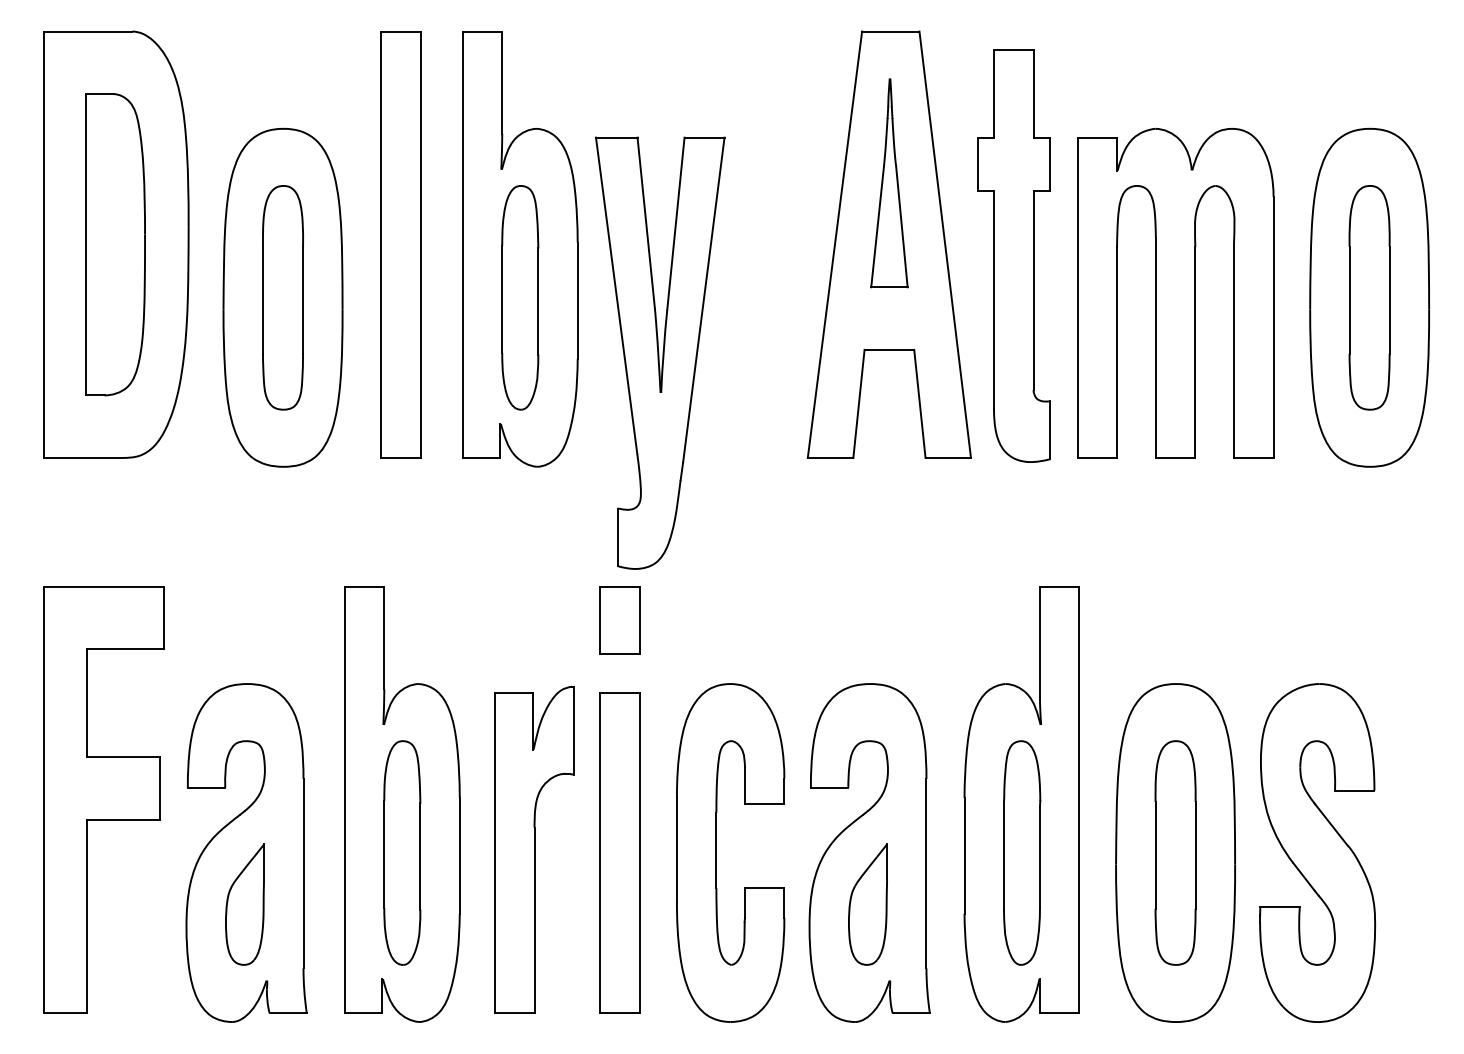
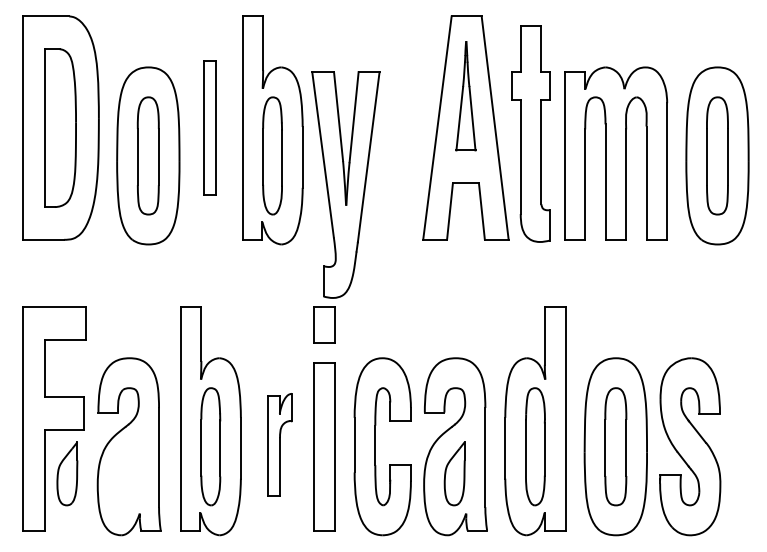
part: (399, 243) -> (209, 127), size x0.6
part: (533, 848) -> (279, 444), size x0.6
part: (245, 904) -> (67, 473), moved

